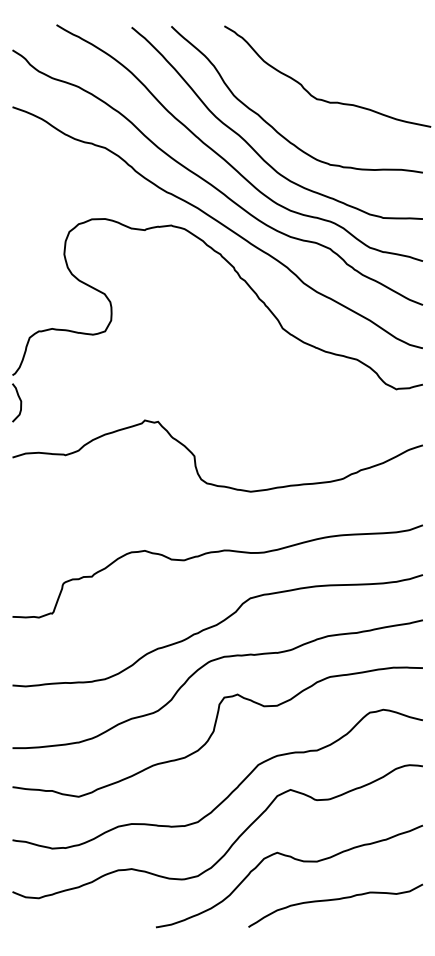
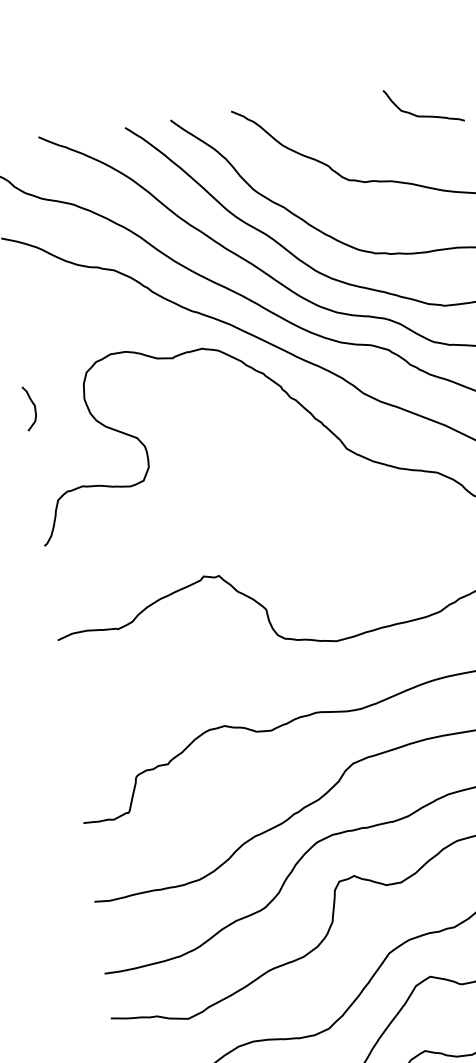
curve: (388, 52) -> (423, 115), added
curve: (19, 400) -> (32, 405), moved

